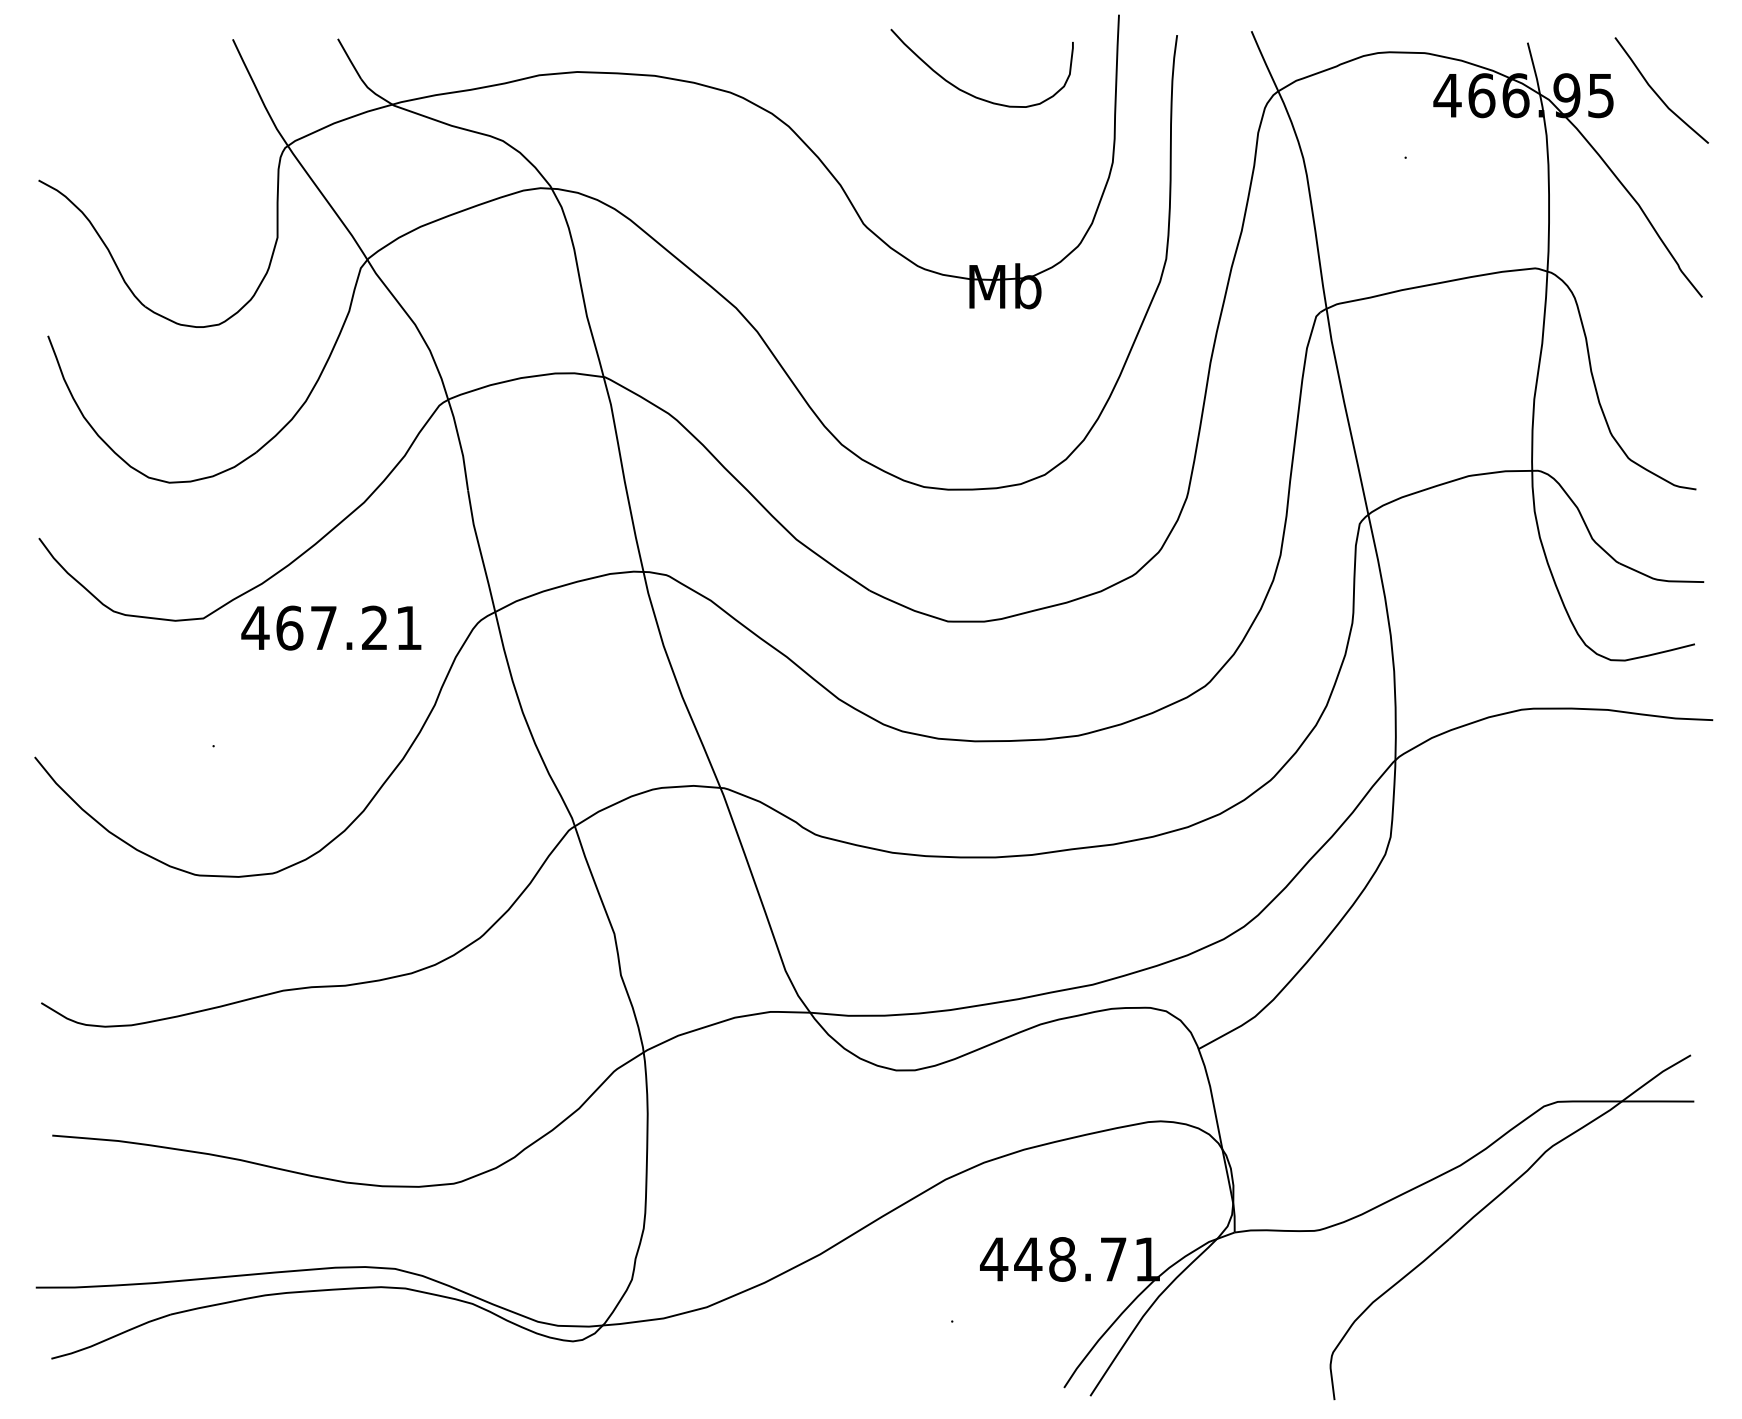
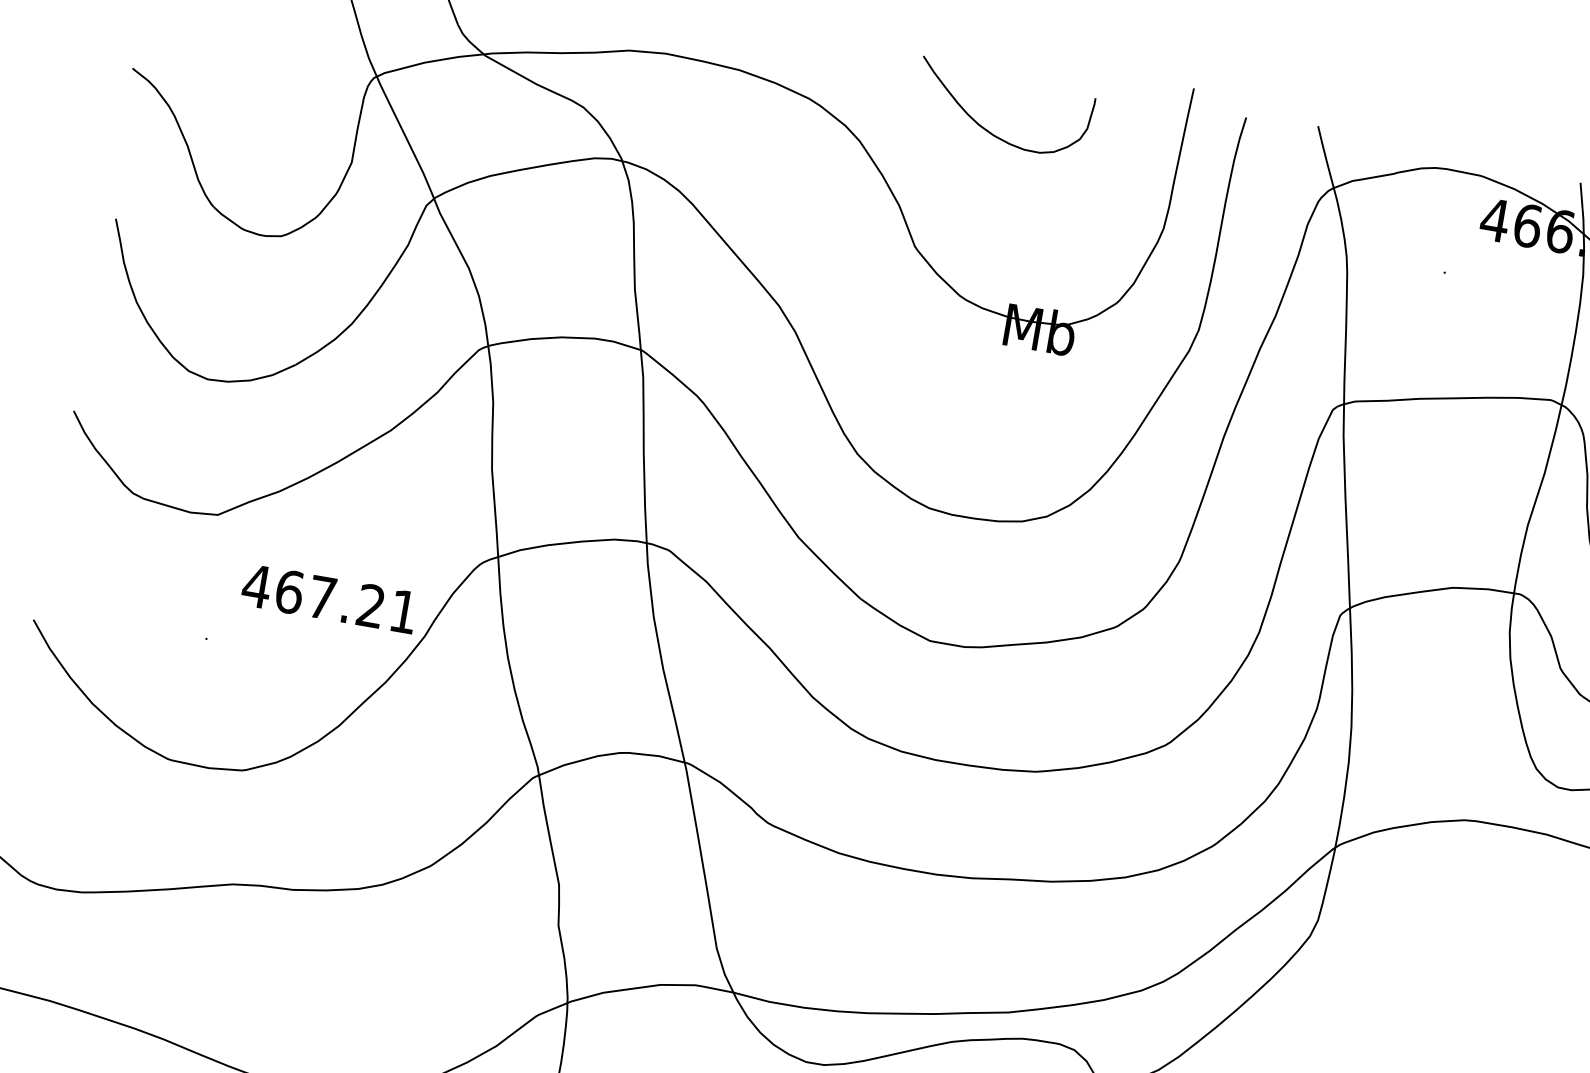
curve: (968, 92) -> (987, 129), moved
text: (331, 627) -> (329, 598), moved

